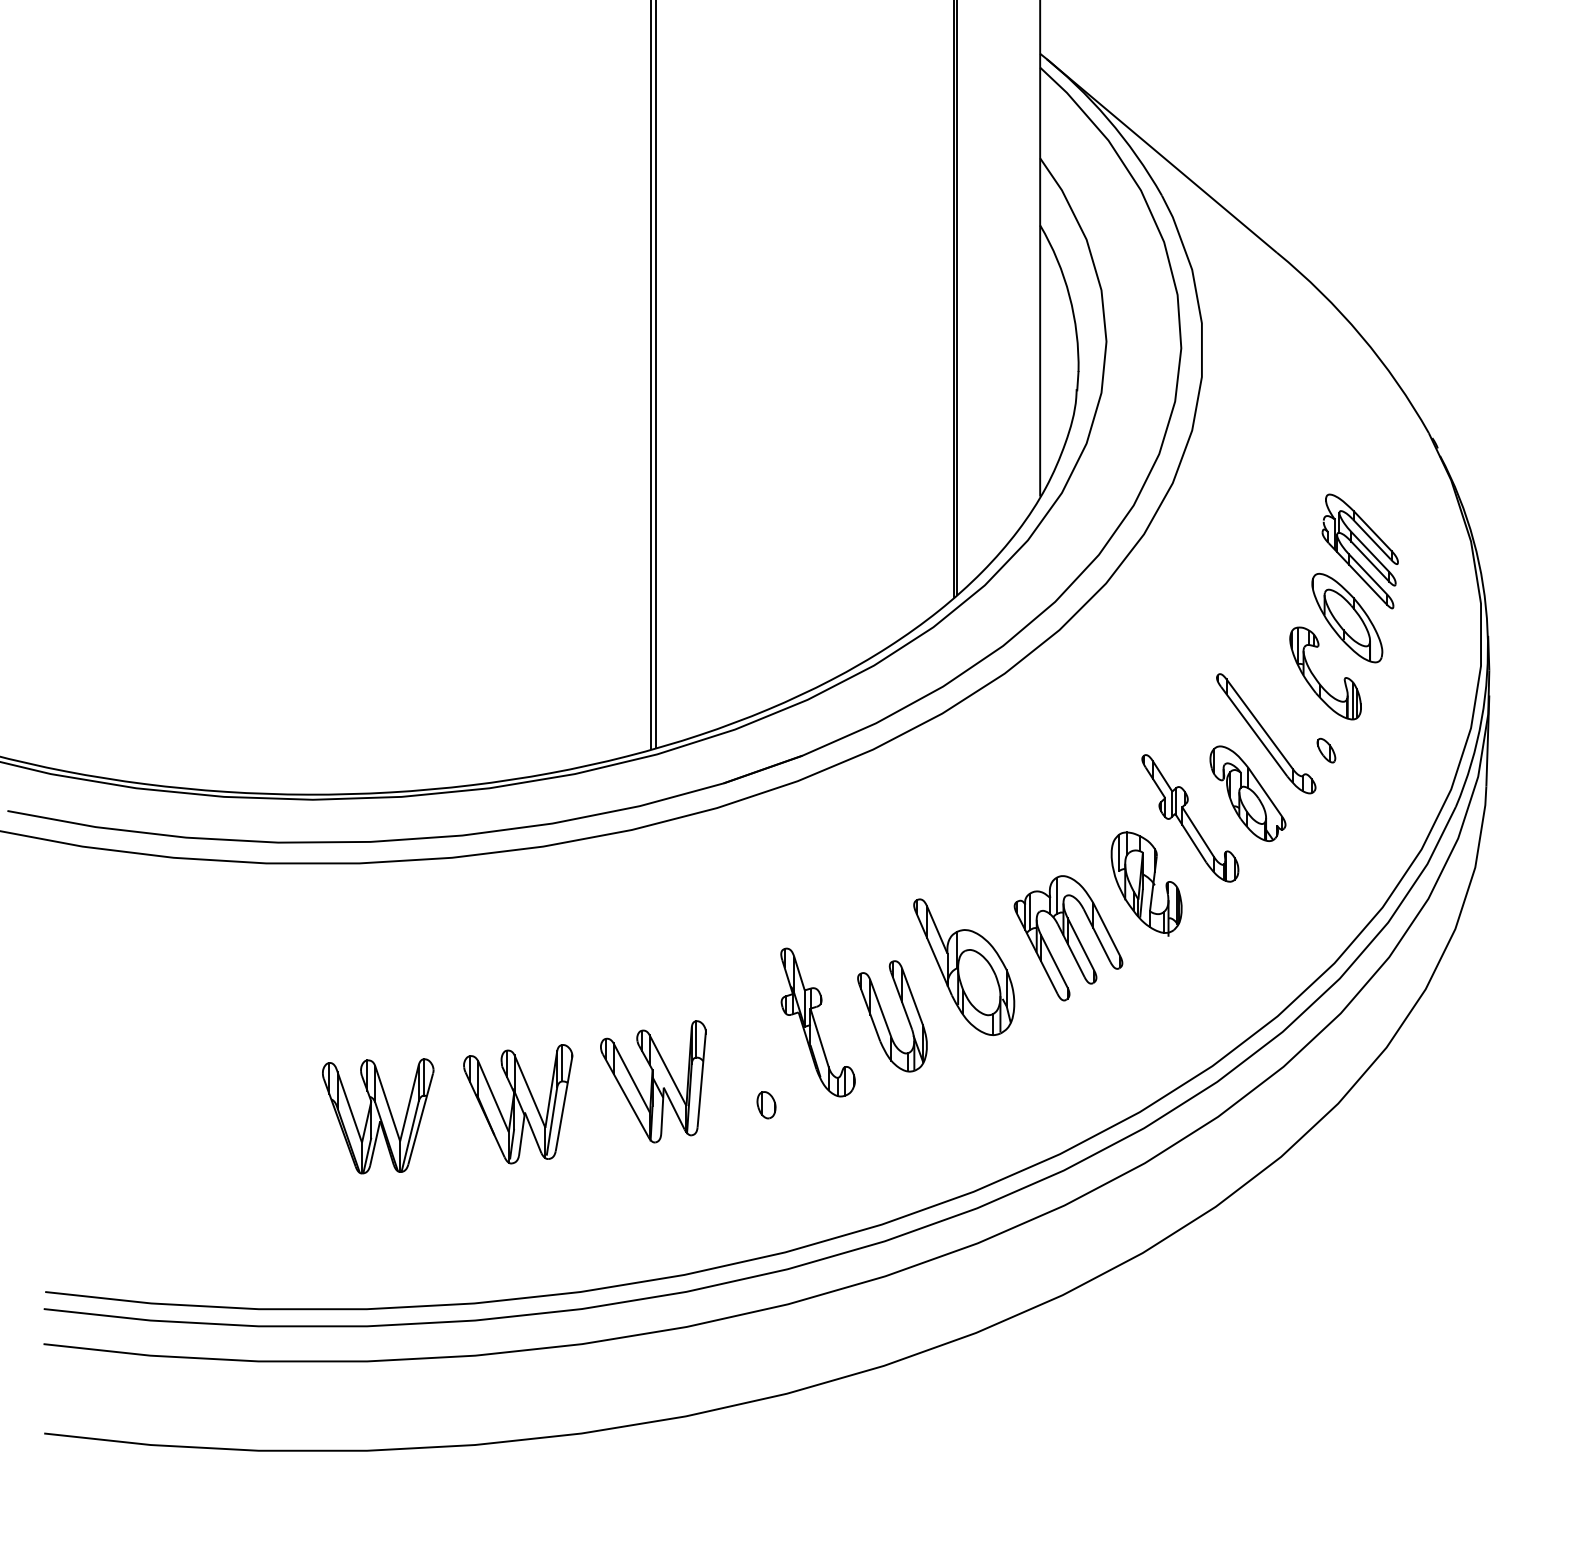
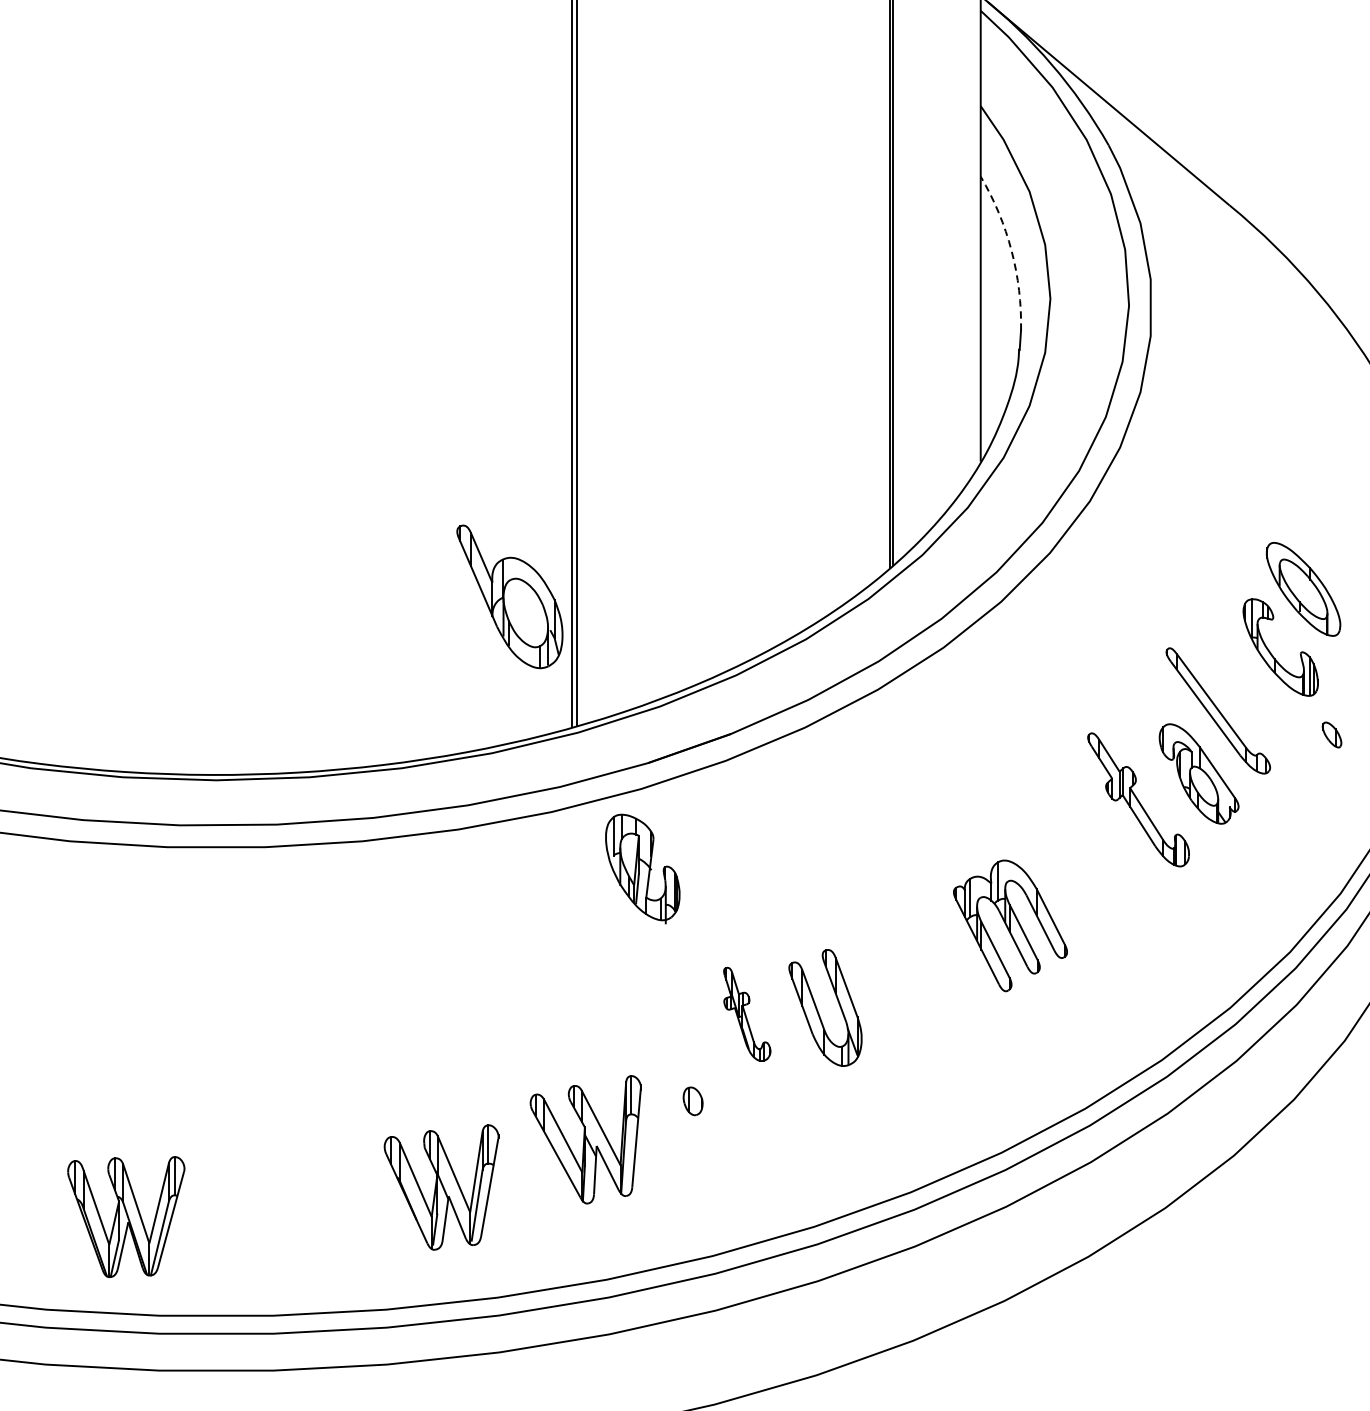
arc: (1069, 296) -> (1011, 251), solid -> dashed
part: (1359, 551) -> (1316, 519), removed
part: (1326, 750) -> (1332, 734), moved
part: (1146, 883) -> (642, 868), moved
part: (964, 967) -> (510, 597), moved
part: (817, 1022) -> (746, 1014), size x0.6
part: (653, 1081) -> (585, 1139), moved
part: (518, 1104) -> (441, 1187), moved
part: (378, 1116) -> (126, 1217), moved

